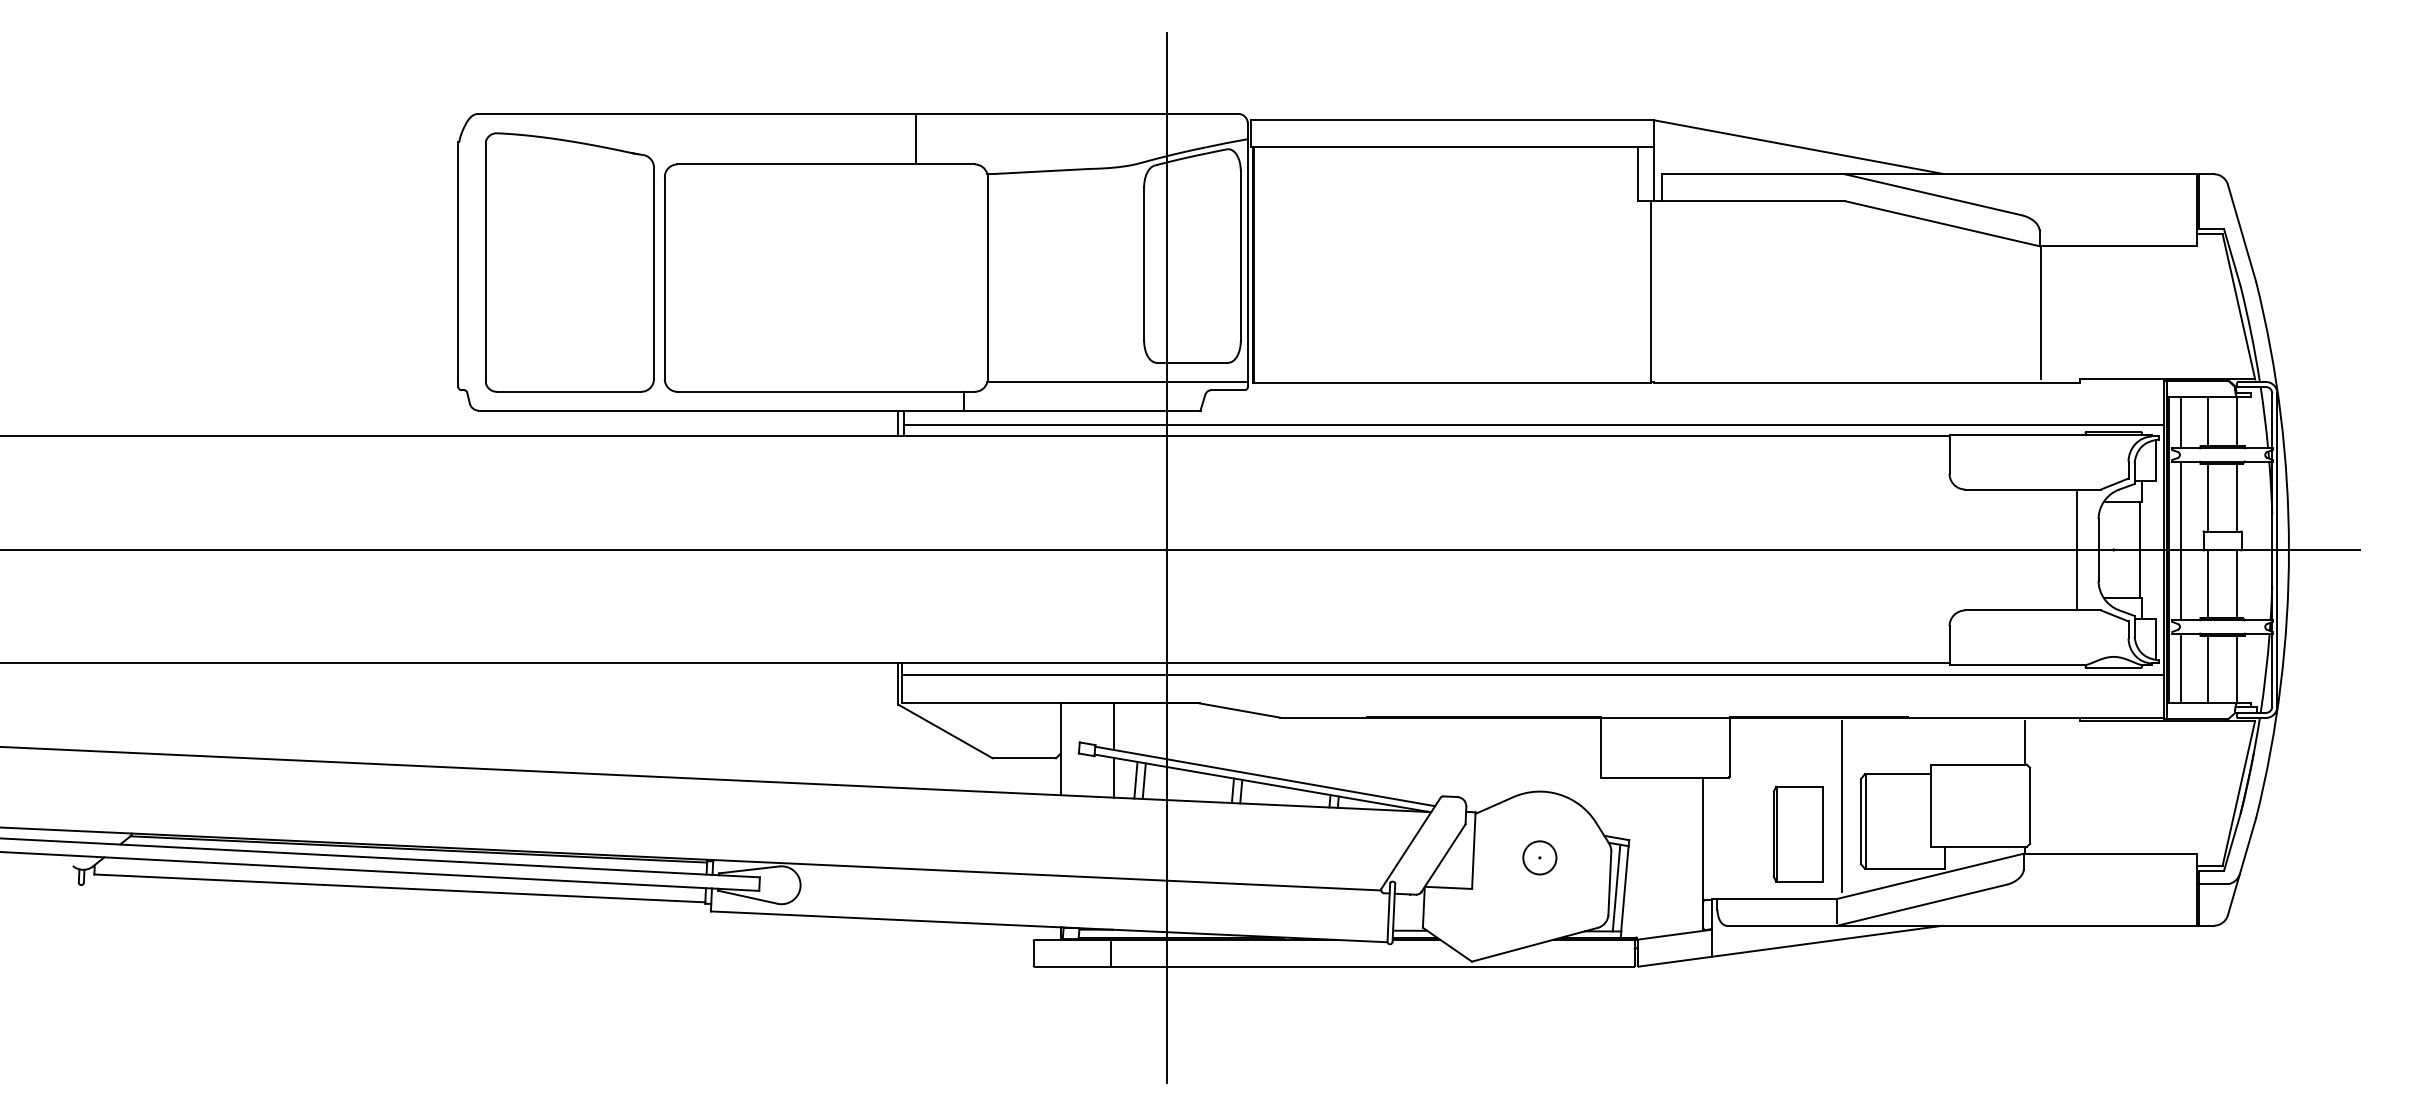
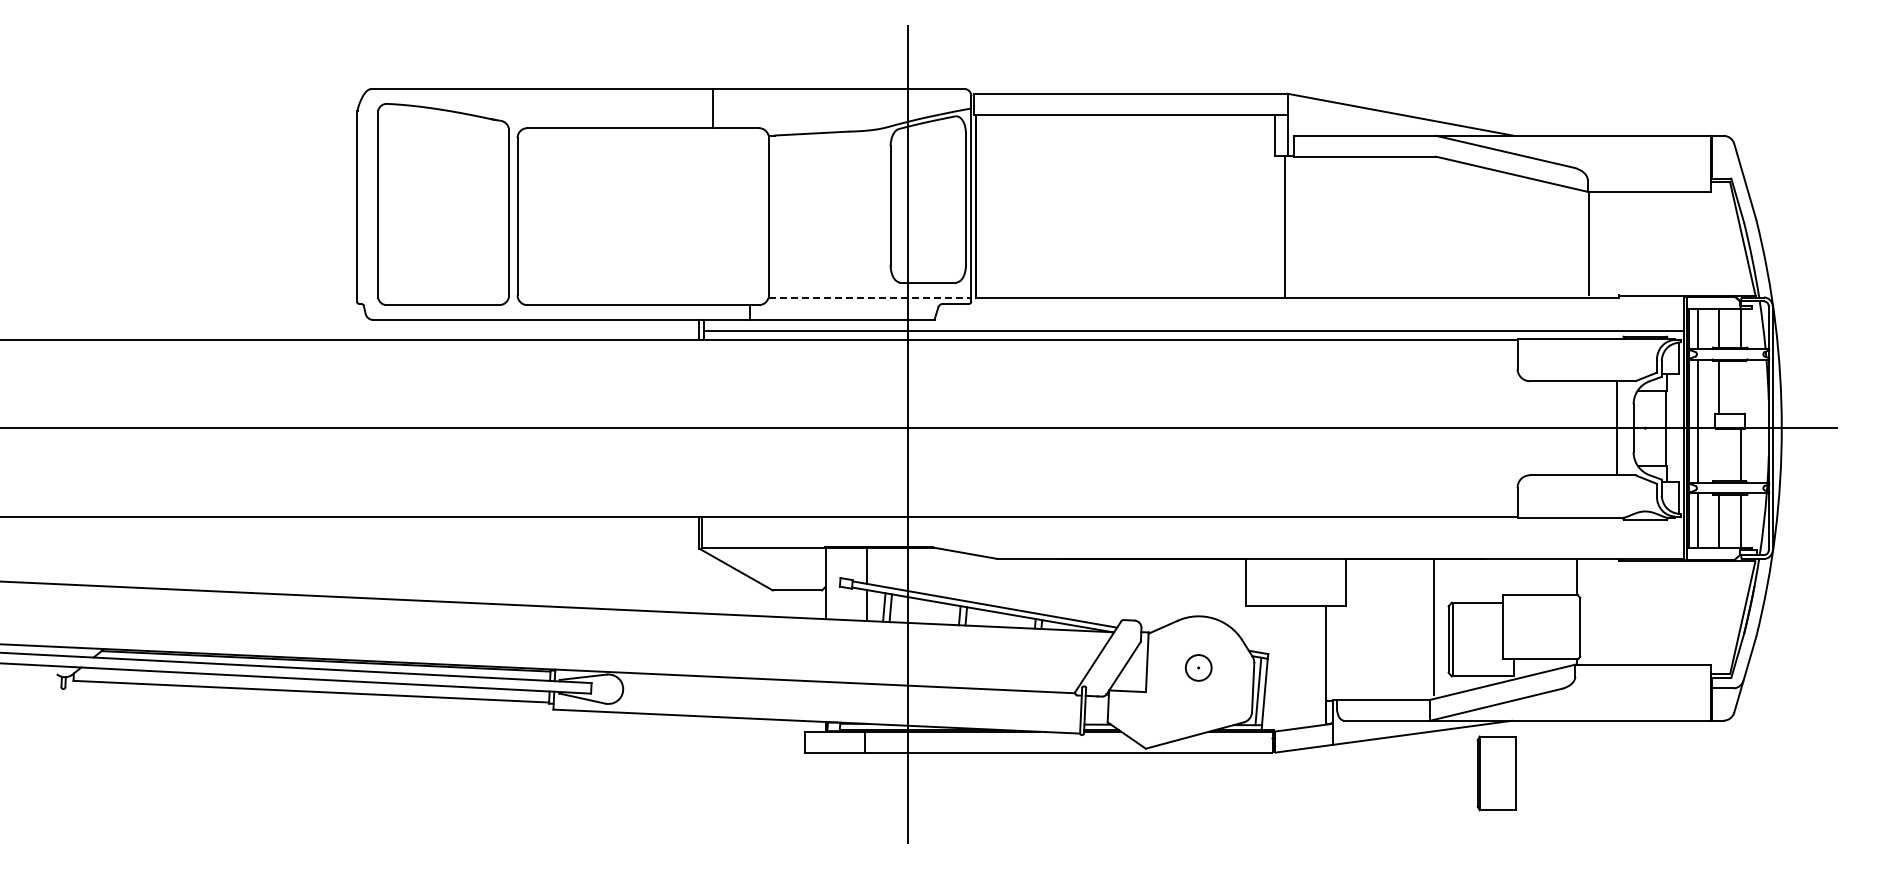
line: (1118, 381) -> (870, 297), solid -> dashed
line: (2237, 497) -> (1741, 387), removed
line: (2208, 582) -> (1719, 453), removed
line: (1531, 674) -> (1192, 525), removed
part: (1797, 834) -> (1496, 773), moved

